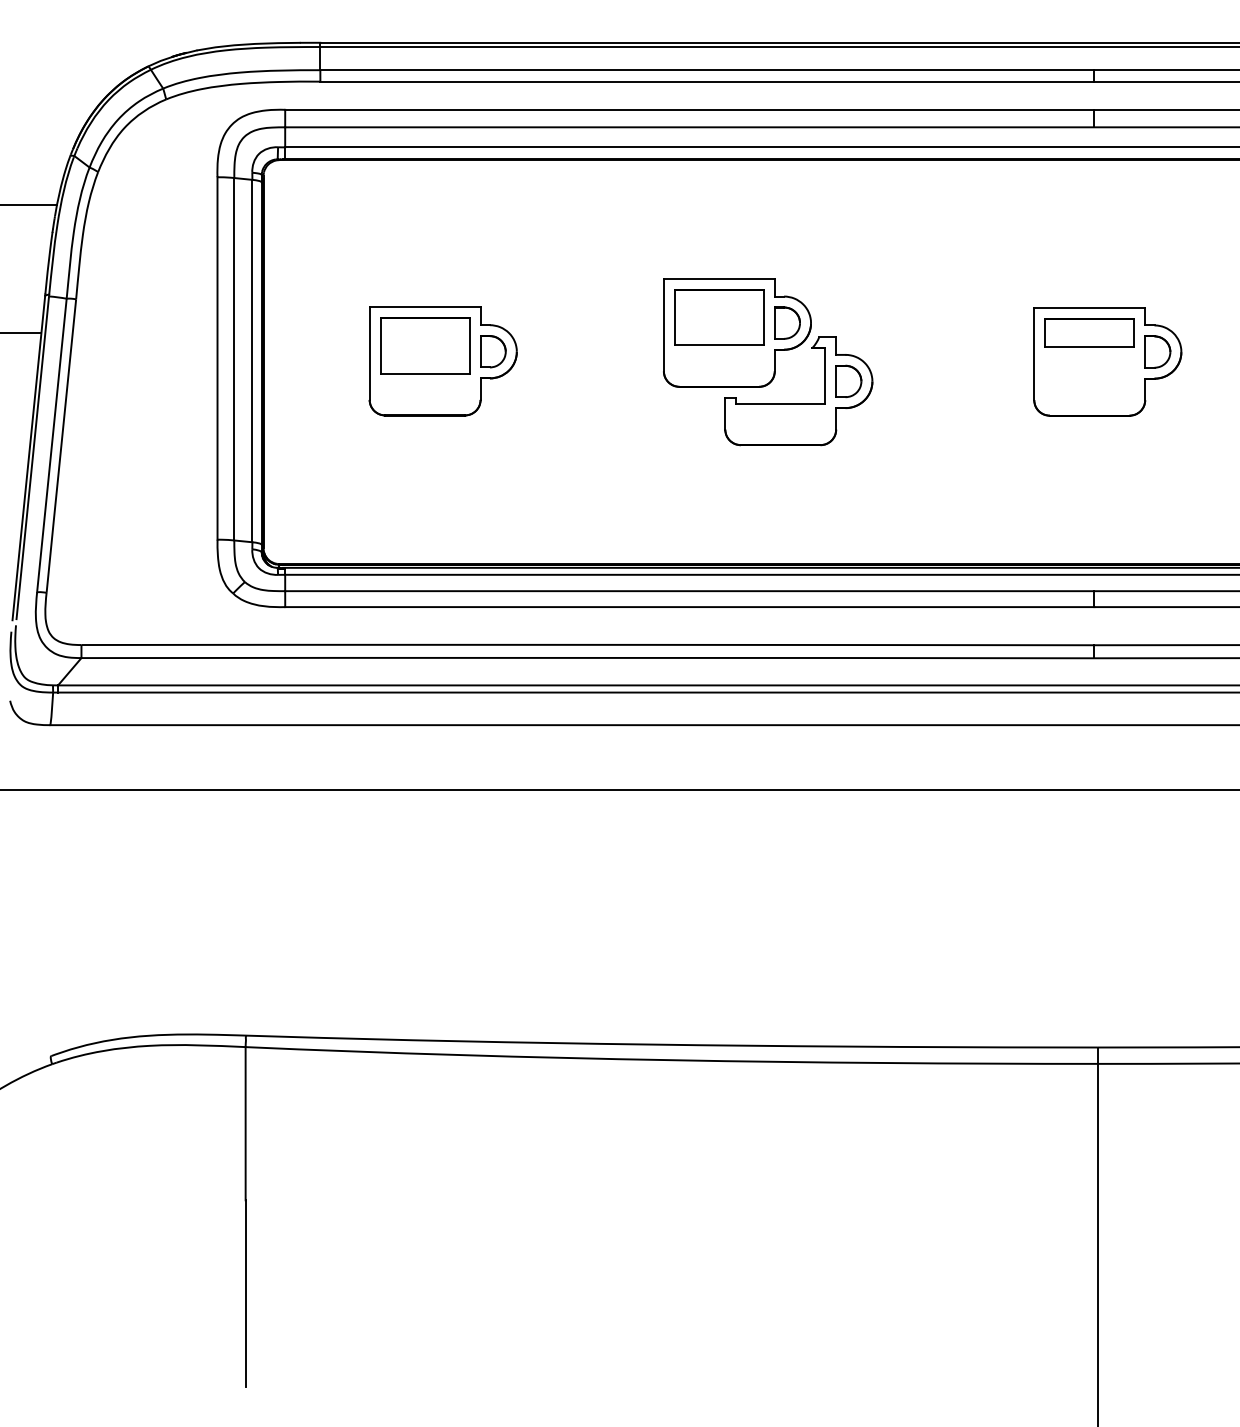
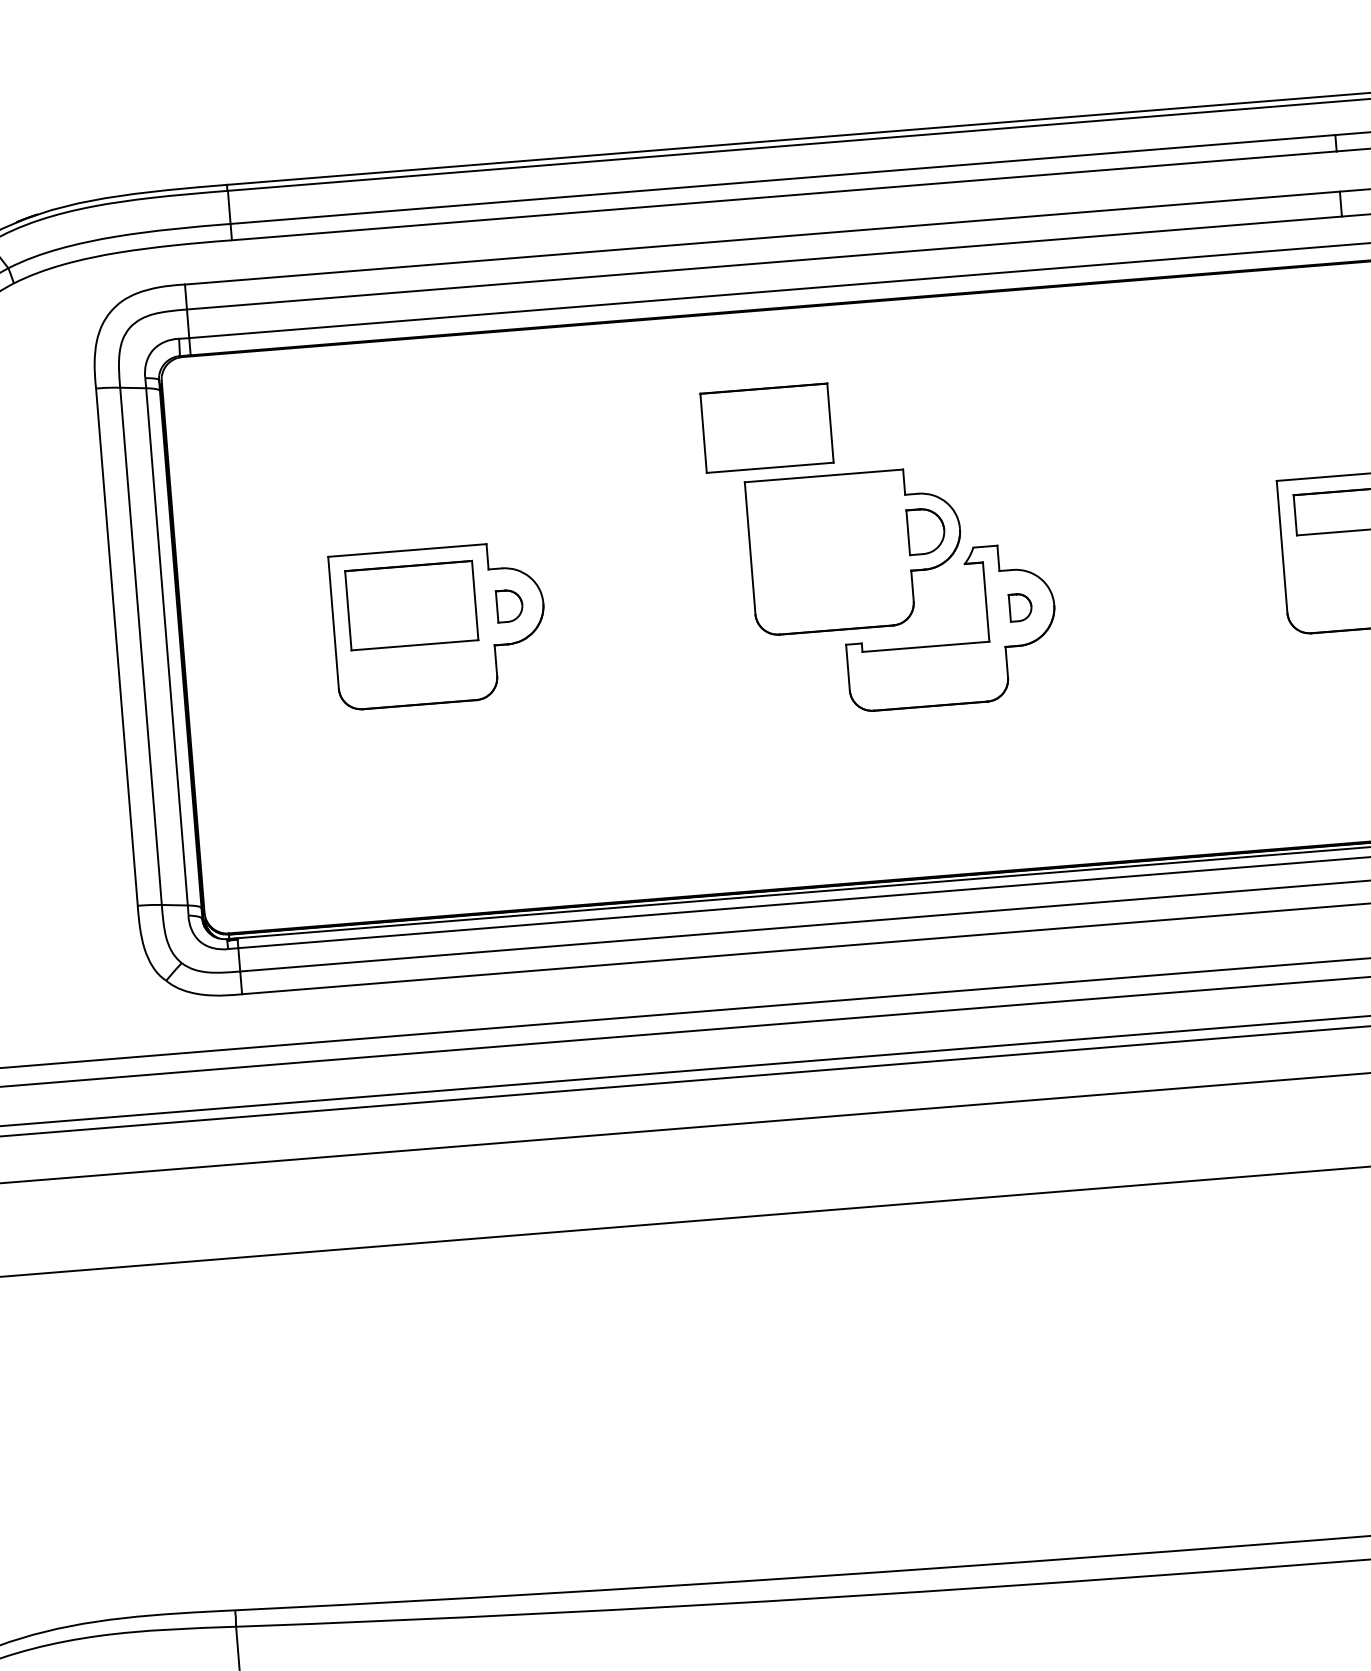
part: (719, 317) -> (767, 428), moved
part: (493, 351) -> (510, 605), size x0.7
part: (848, 381) -> (1020, 607), size x0.6

